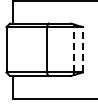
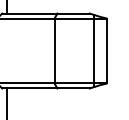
line: (74, 49) -> (94, 50), dashed -> solid
line: (83, 49) -> (107, 50), dashed -> solid

